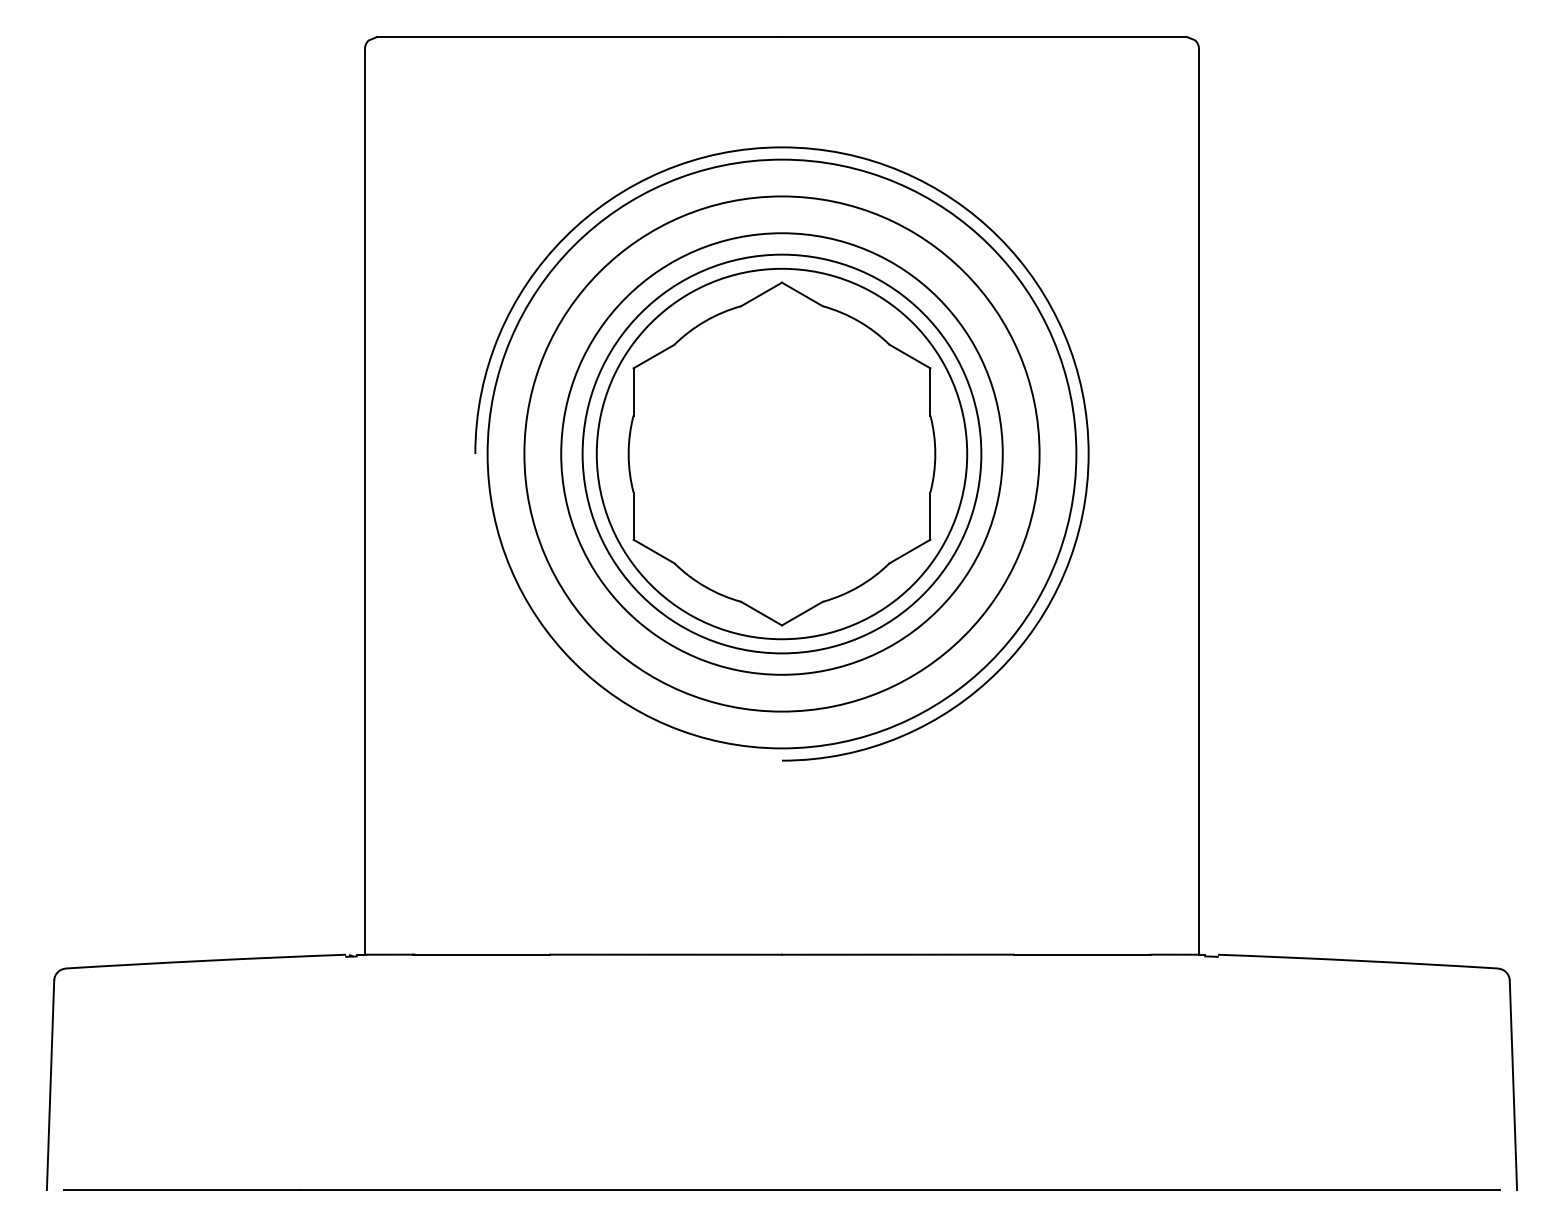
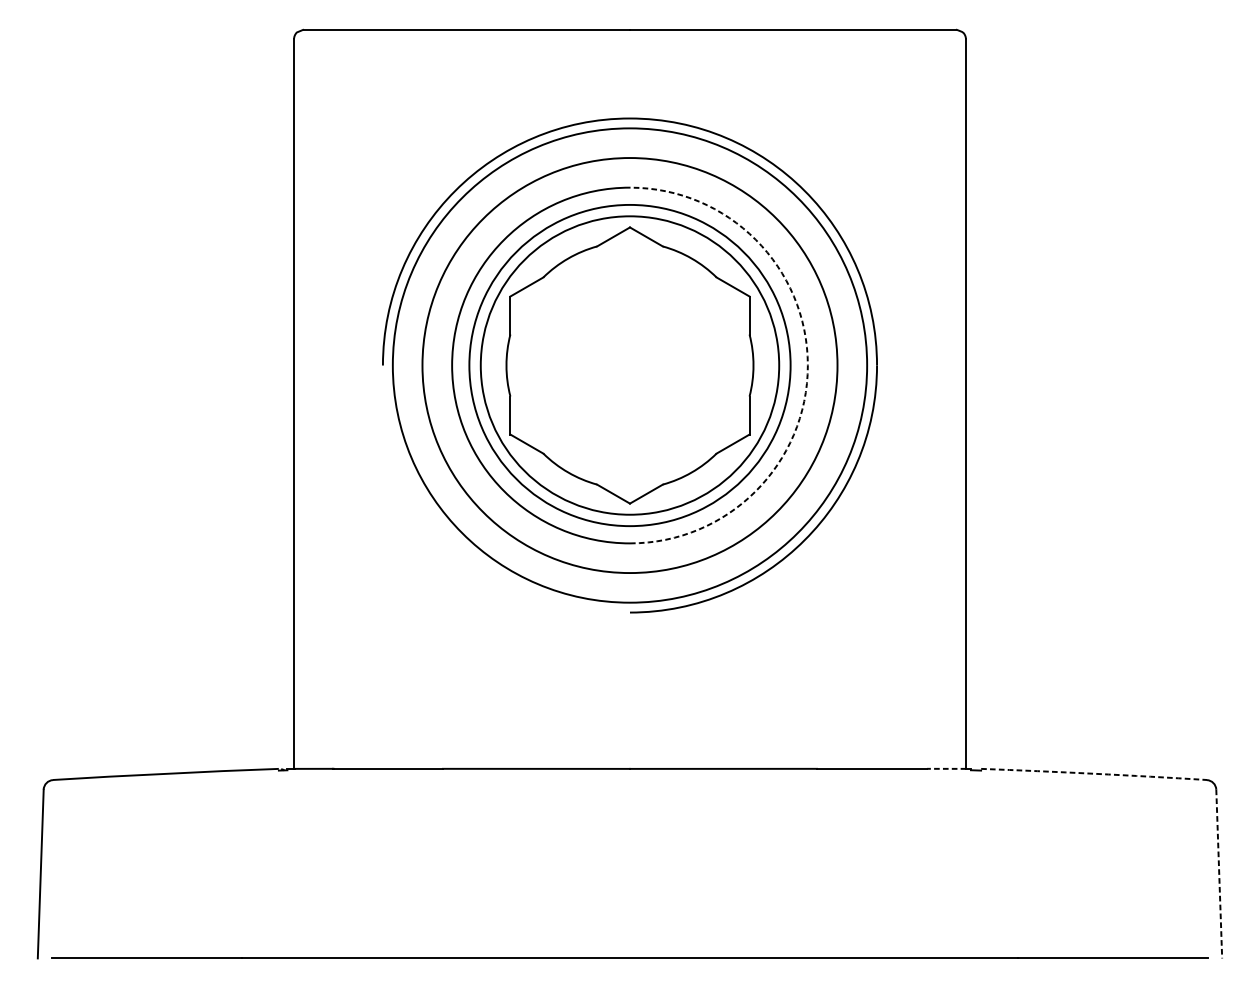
arc: (1002, 454) -> (807, 365), solid -> dashed
line: (1174, 954) -> (946, 768), solid -> dashed
arc: (1358, 960) -> (1094, 773), solid -> dashed
line: (1513, 1085) -> (1219, 874), solid -> dashed

